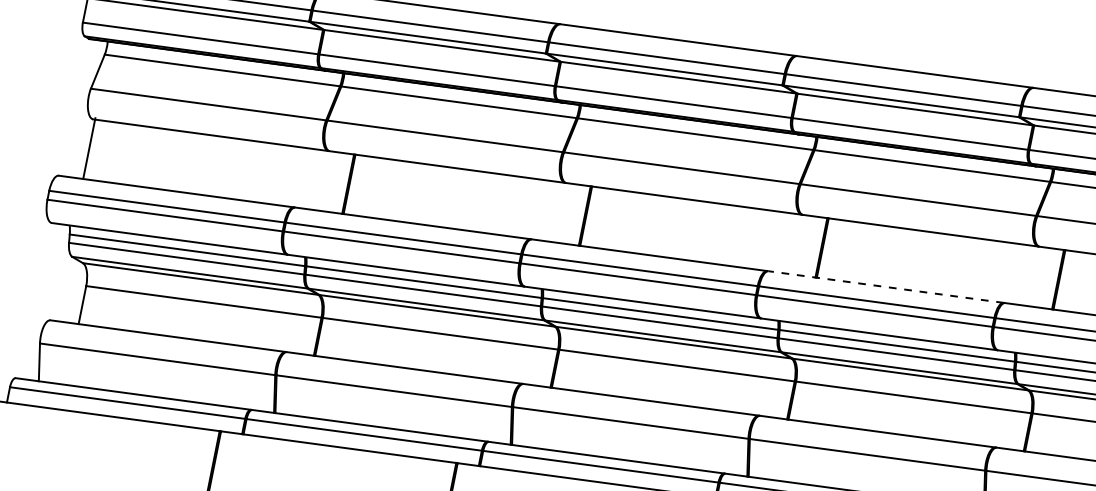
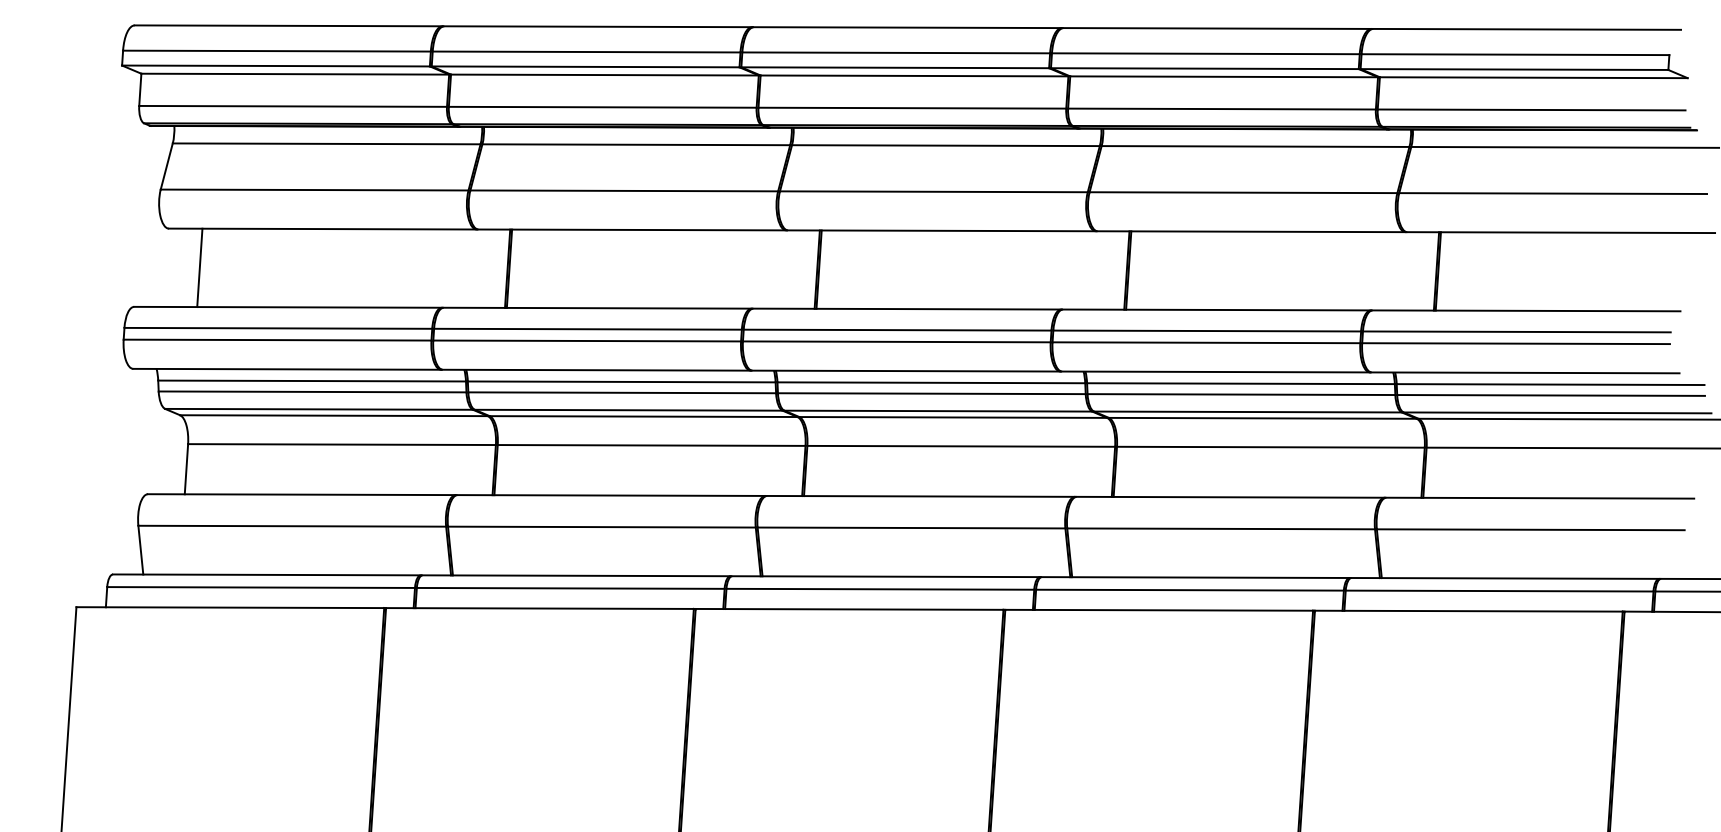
line: (89, 147) -> (199, 267), moved
line: (885, 286) -> (1216, 309), dashed -> solid

